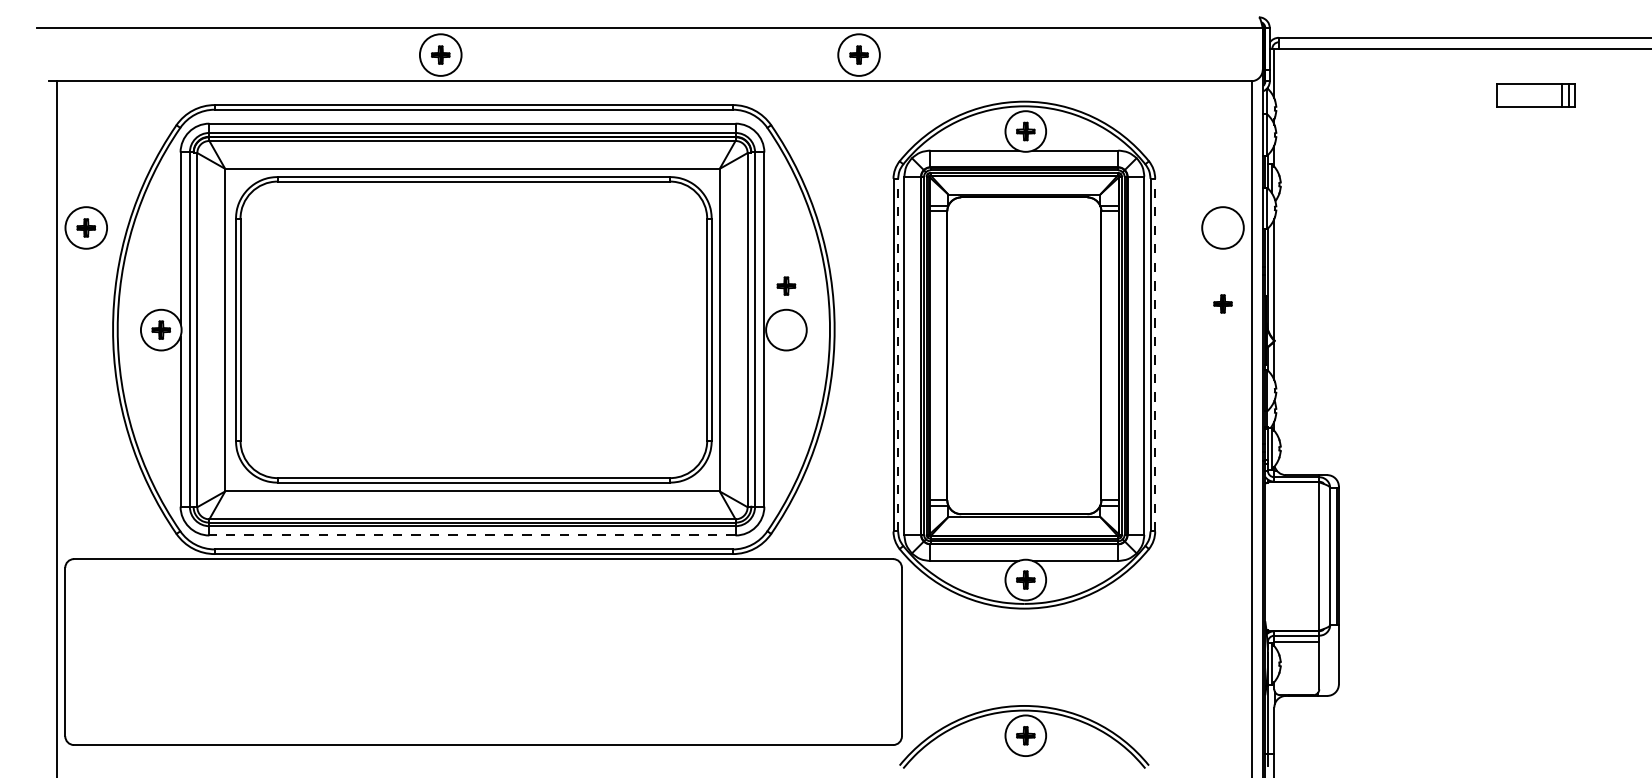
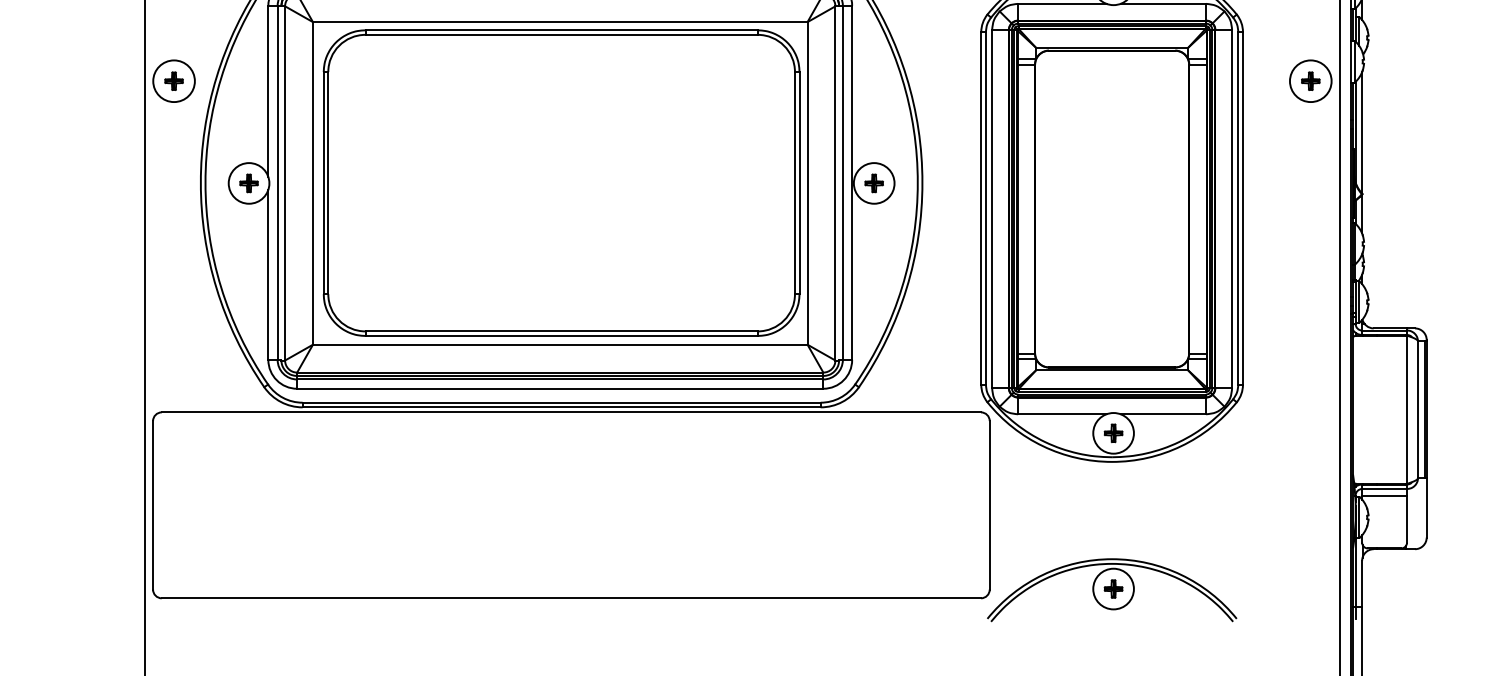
part: (786, 285) -> (874, 182), moved
part: (1222, 303) -> (1310, 80), moved
line: (898, 354) -> (986, 207), dashed -> solid
line: (1155, 354) -> (1243, 207), dashed -> solid
line: (471, 535) -> (559, 388), dashed -> solid

